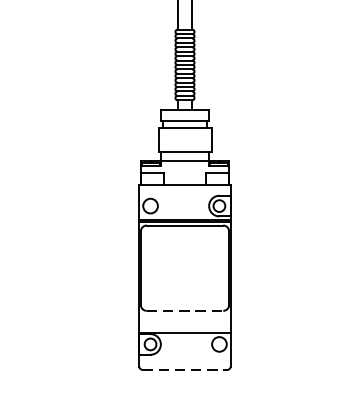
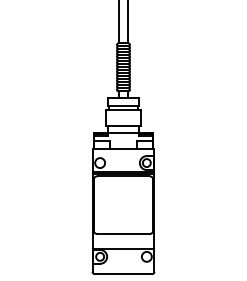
line: (185, 311) -> (123, 234), dashed -> solid
line: (185, 370) -> (123, 274), dashed -> solid

